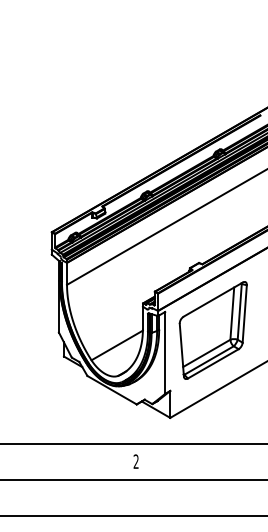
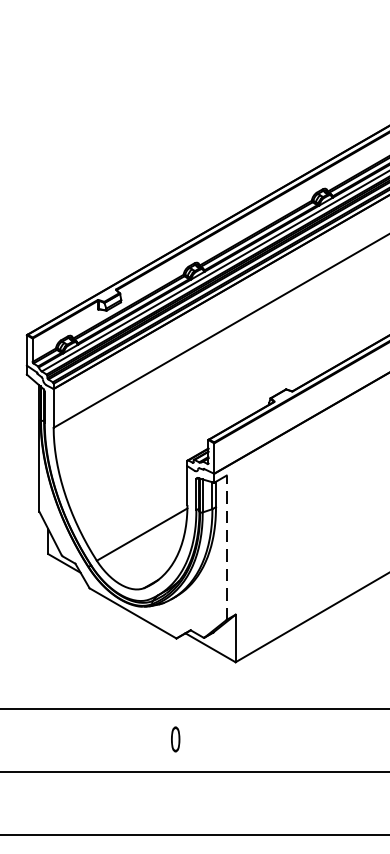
part: (212, 330) -> (310, 508), removed
line: (165, 352) -> (227, 546), solid -> dashed
text: (135, 461) -> (174, 739), 2 -> 0

